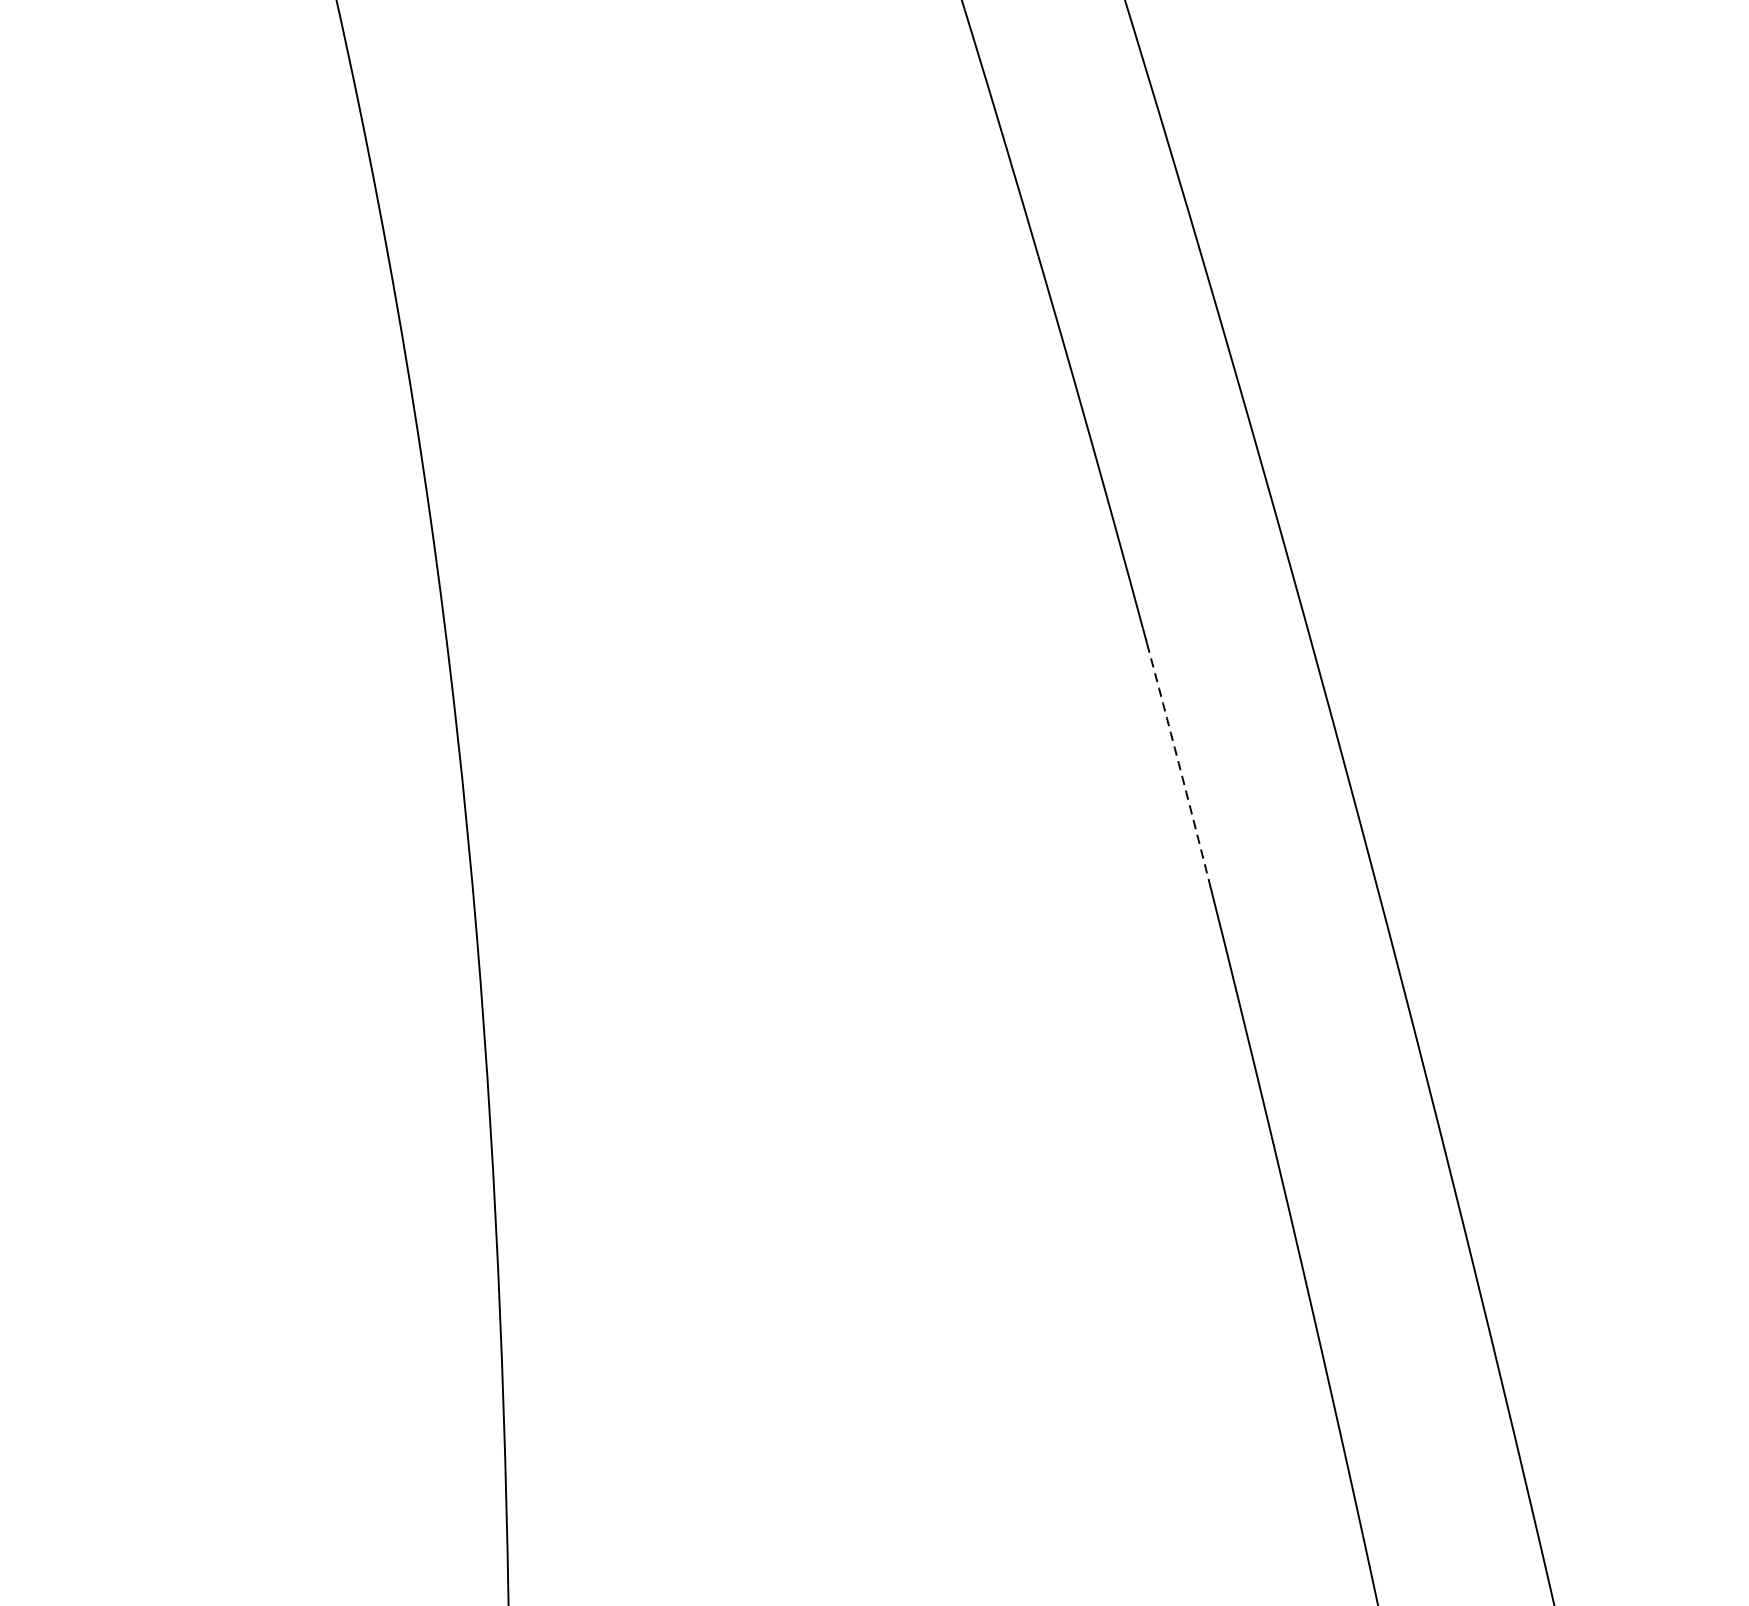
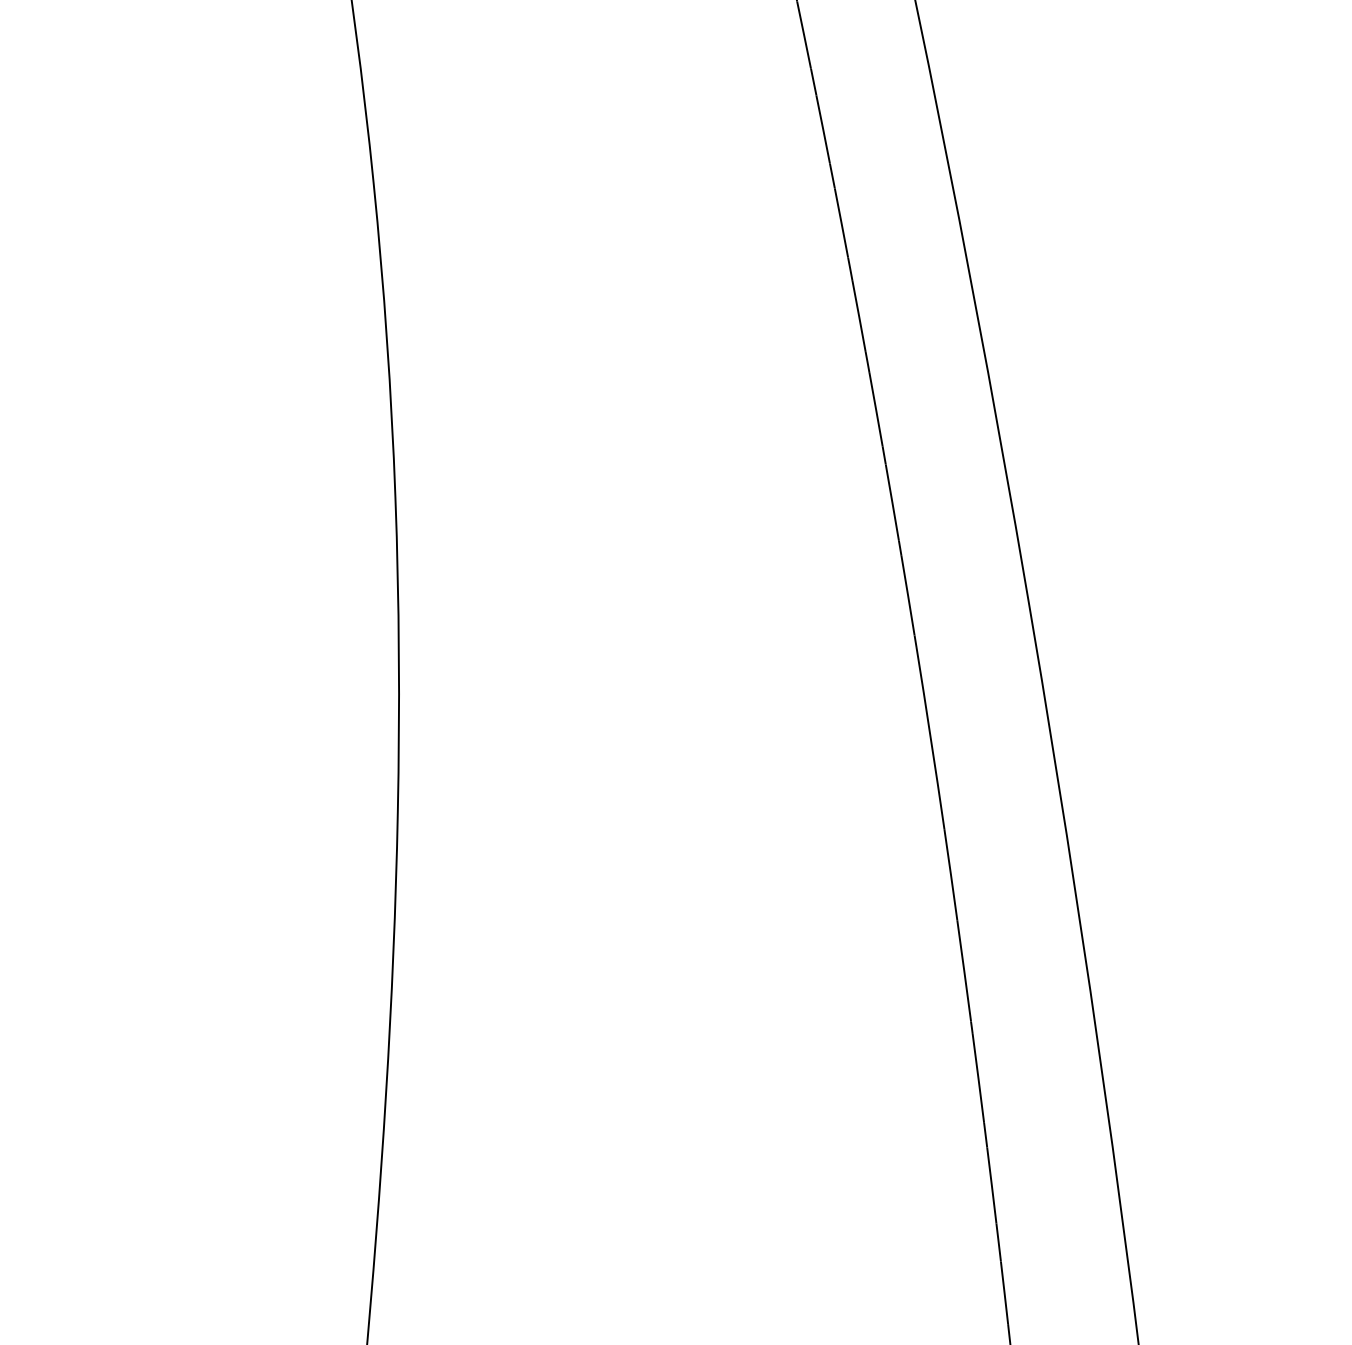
arc: (1178, 763) -> (930, 738), dashed -> solid

